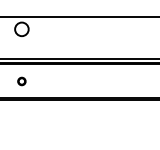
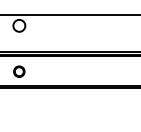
part: (21, 81) -> (19, 71), size x1.6

